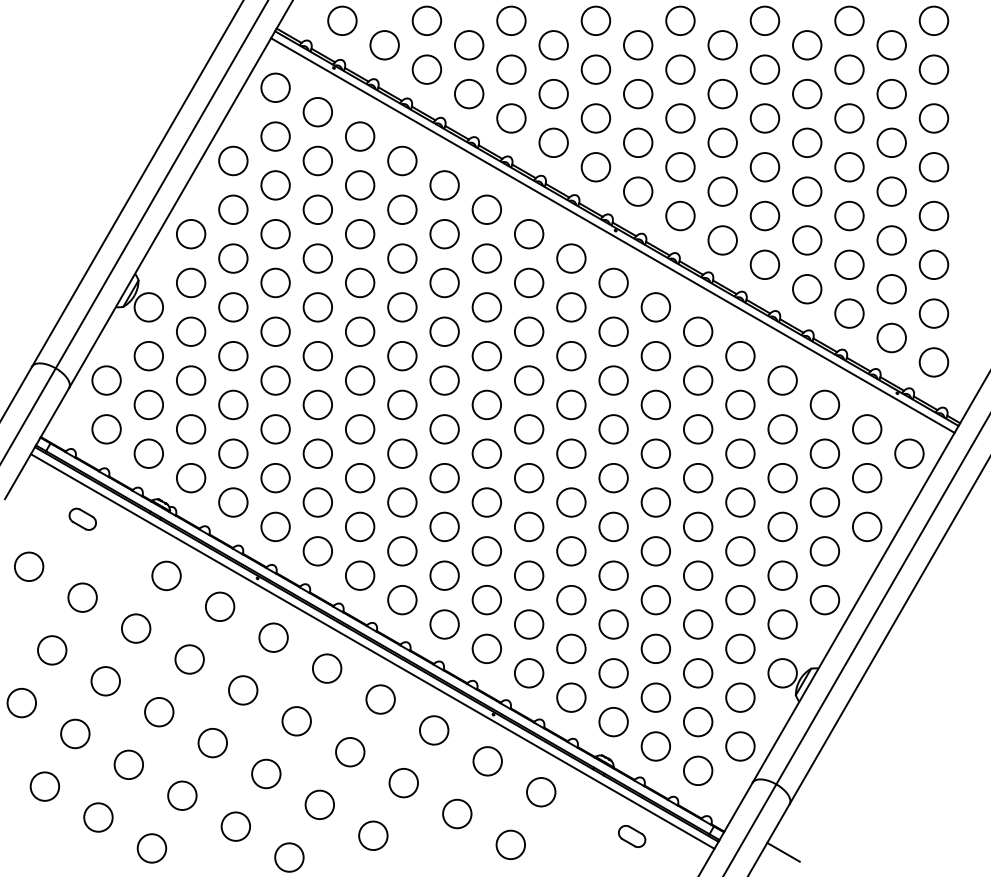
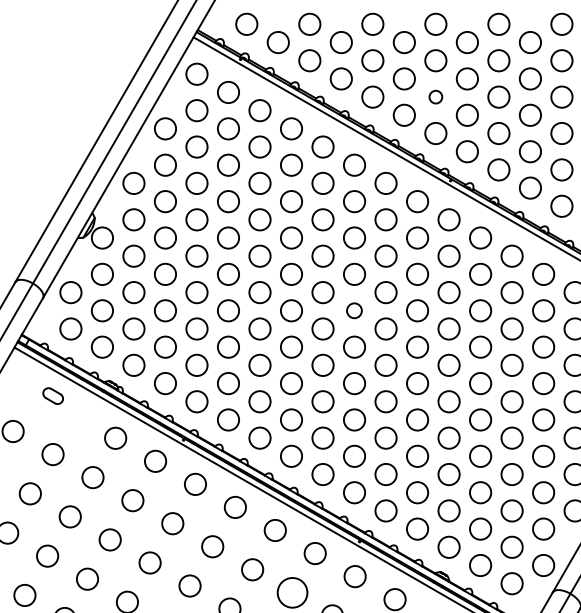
circle: (595, 118) -> (435, 97), size x0.6
circle: (486, 404) -> (354, 310), size x0.7
circle: (403, 782) -> (292, 592), size x1.4

